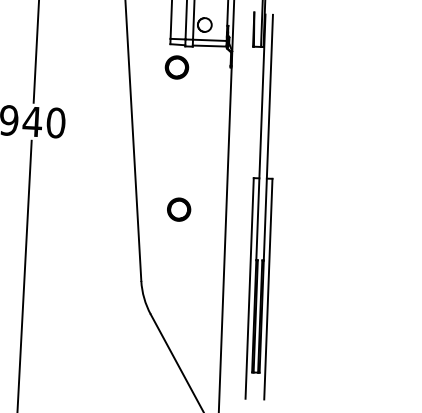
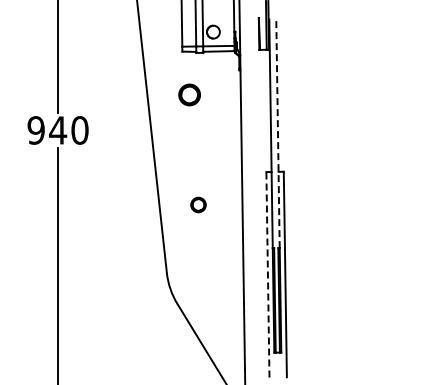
part: (176, 66) -> (189, 94), moved
line: (267, 137) -> (277, 133), solid -> dashed
part: (179, 209) -> (198, 204), size x0.7
line: (249, 288) -> (267, 274), solid -> dashed

